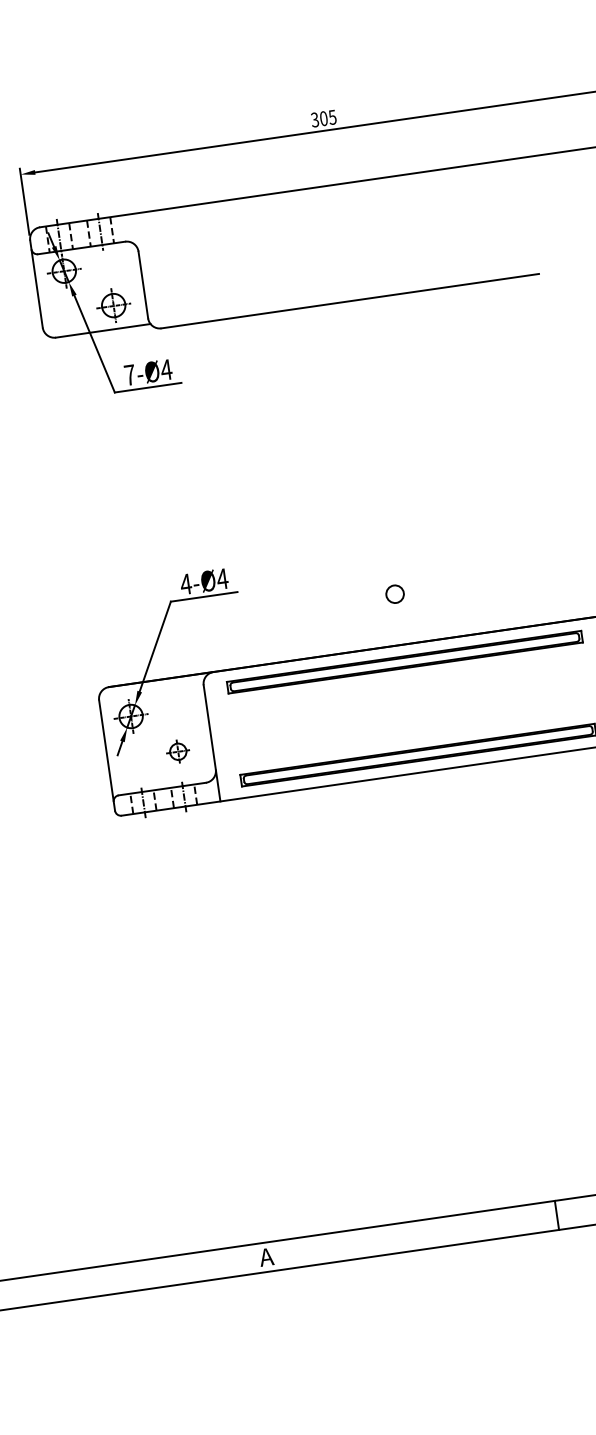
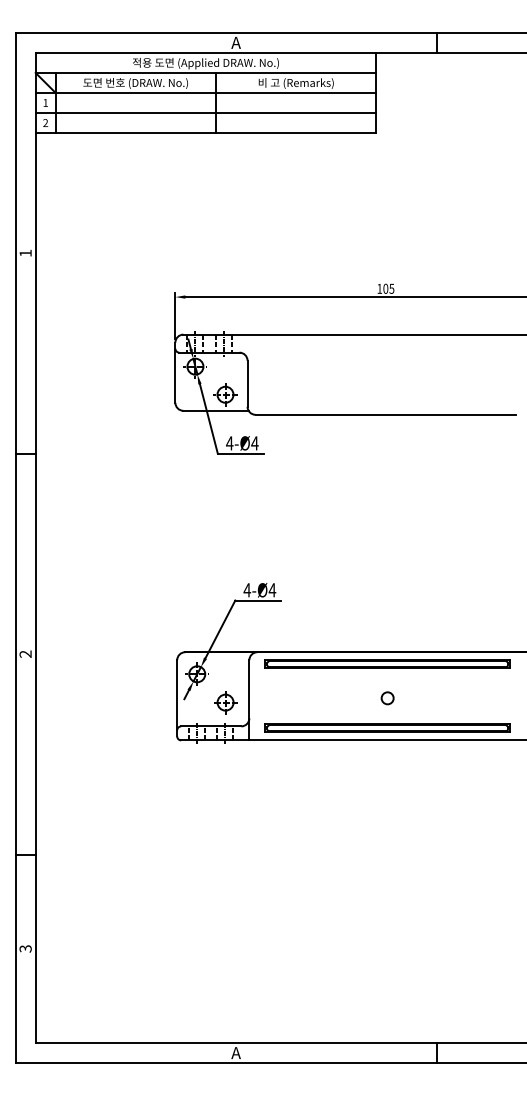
text: (314, 119) -> (379, 288), 305 -> 105
text: (129, 375) -> (229, 443), 7-Ø4 -> 4-Ø4
circle: (394, 594) -> (387, 698), moved
part: (177, 751) -> (225, 702), size x1.43

